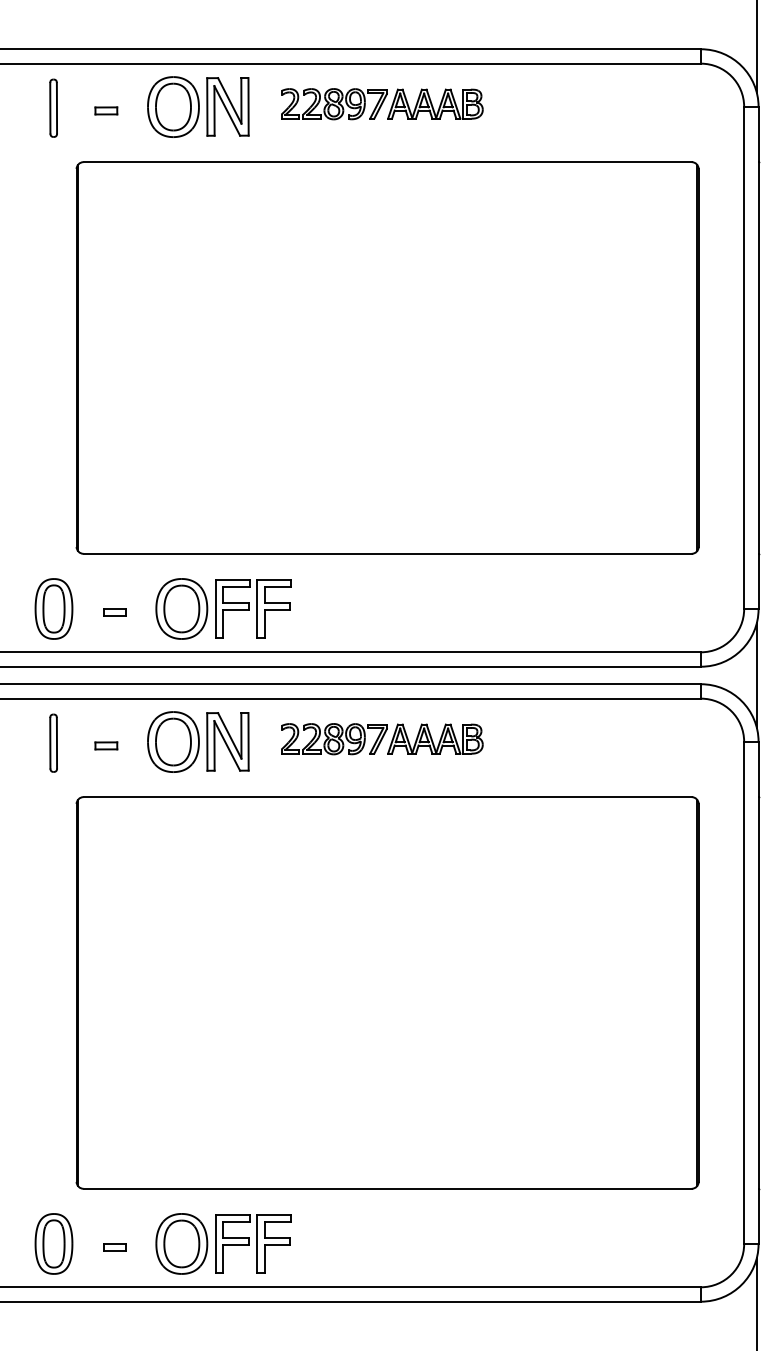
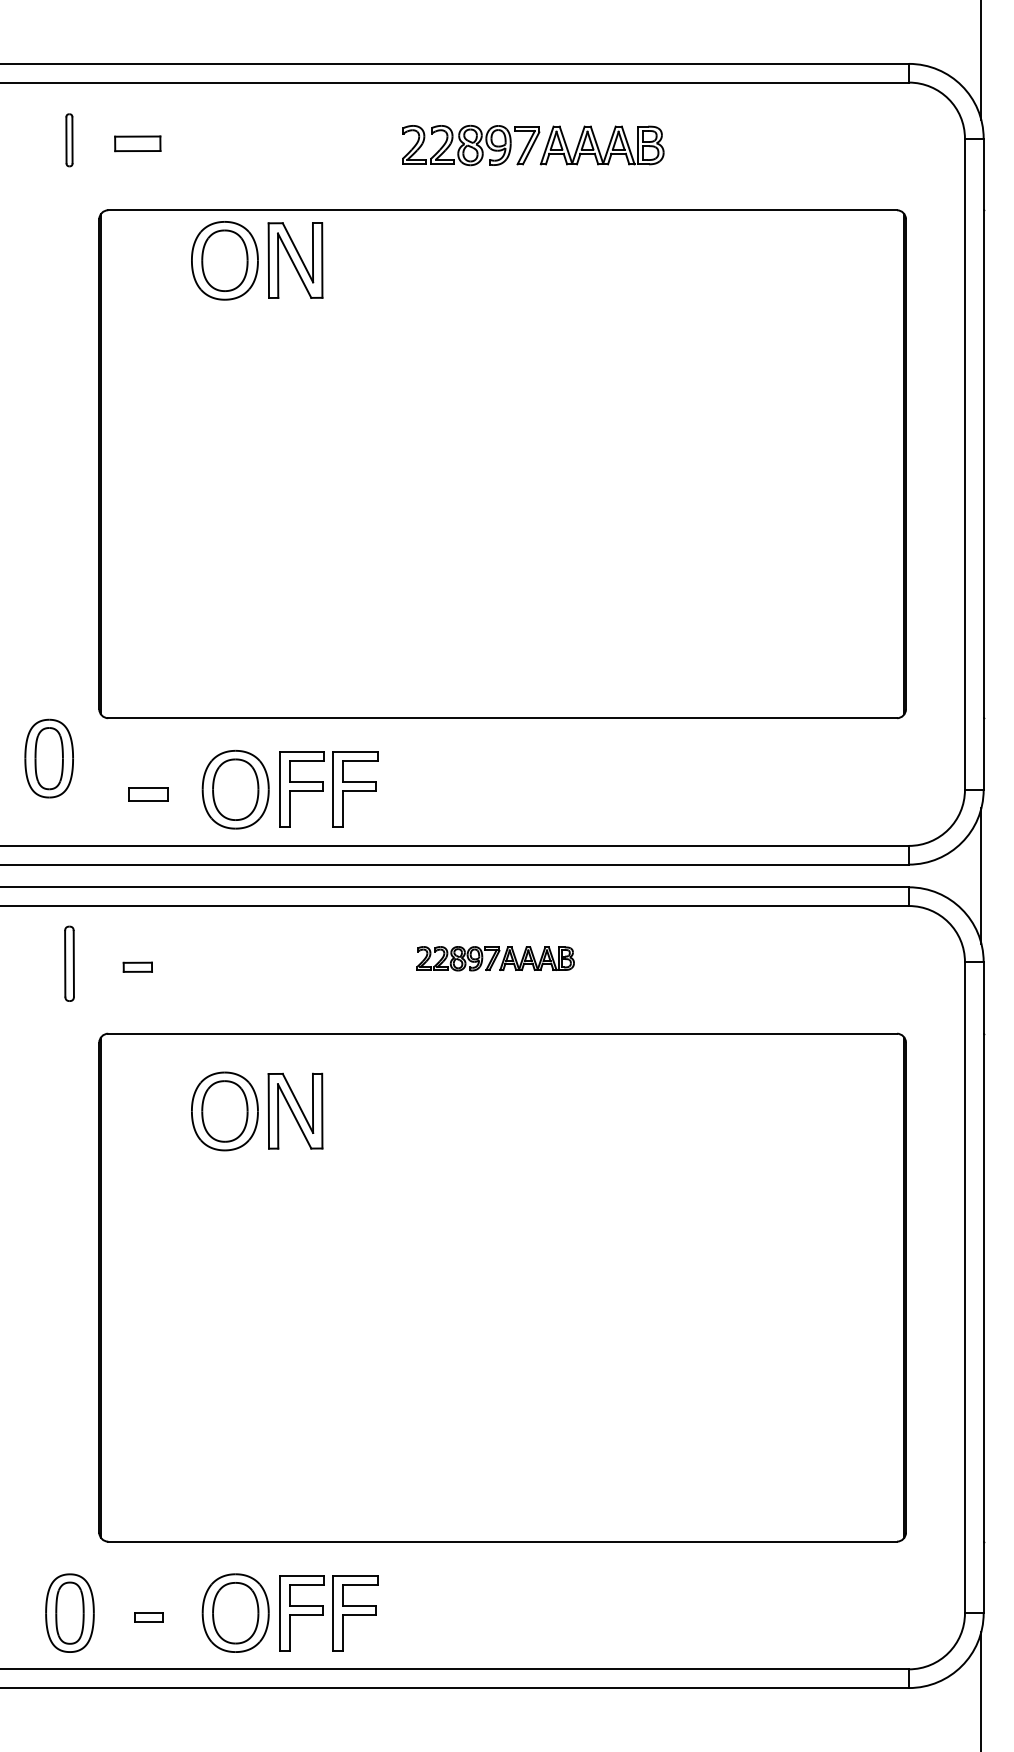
part: (382, 104) -> (533, 145), moved
part: (198, 106) -> (257, 260), moved
part: (53, 107) -> (69, 139), size x0.7
part: (106, 110) -> (138, 143), size x1.6
part: (53, 608) -> (48, 757), moved
part: (114, 612) -> (148, 794), size x1.4
part: (382, 739) -> (495, 958), size x0.6
part: (198, 741) -> (257, 1110), moved

